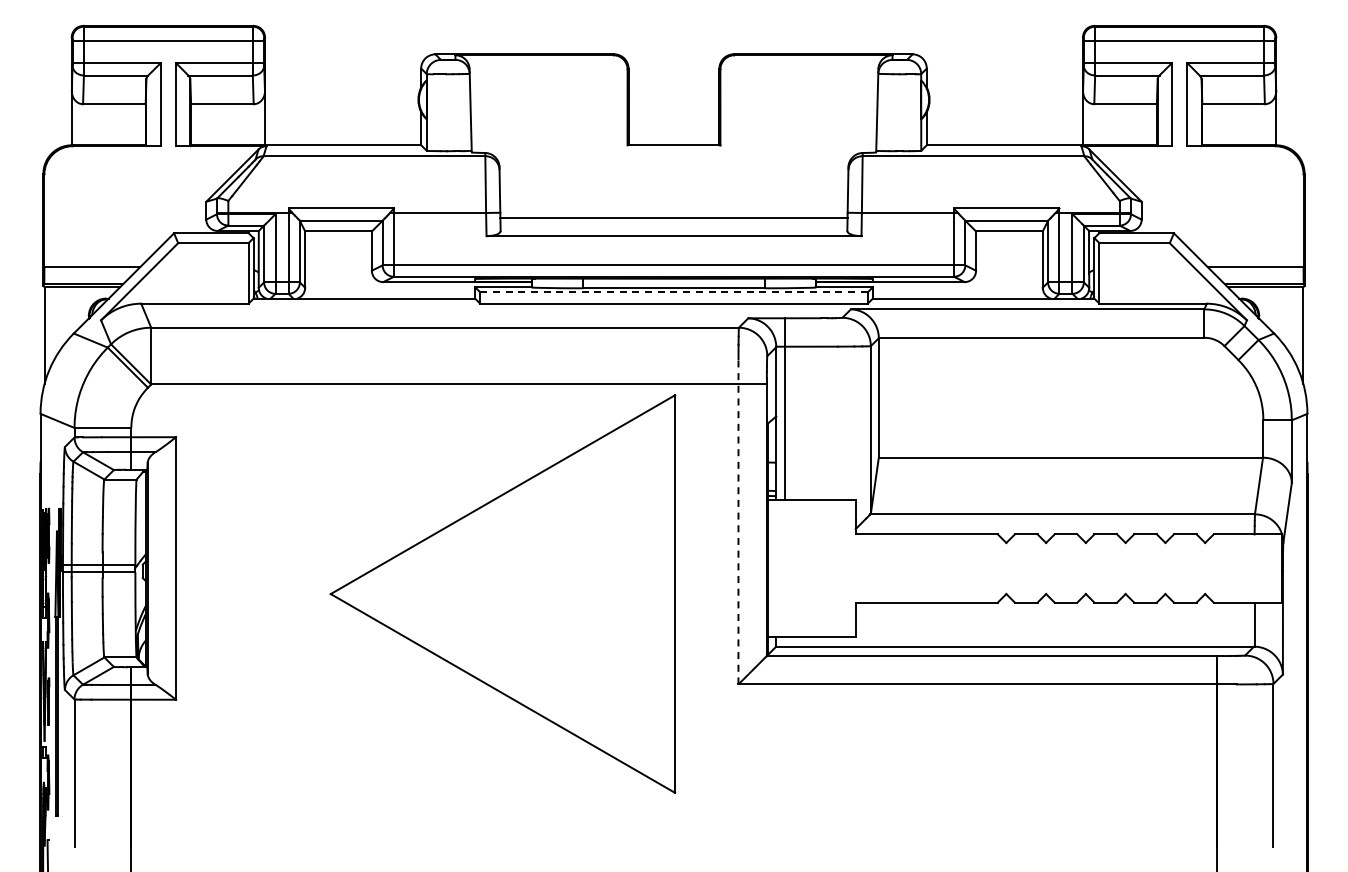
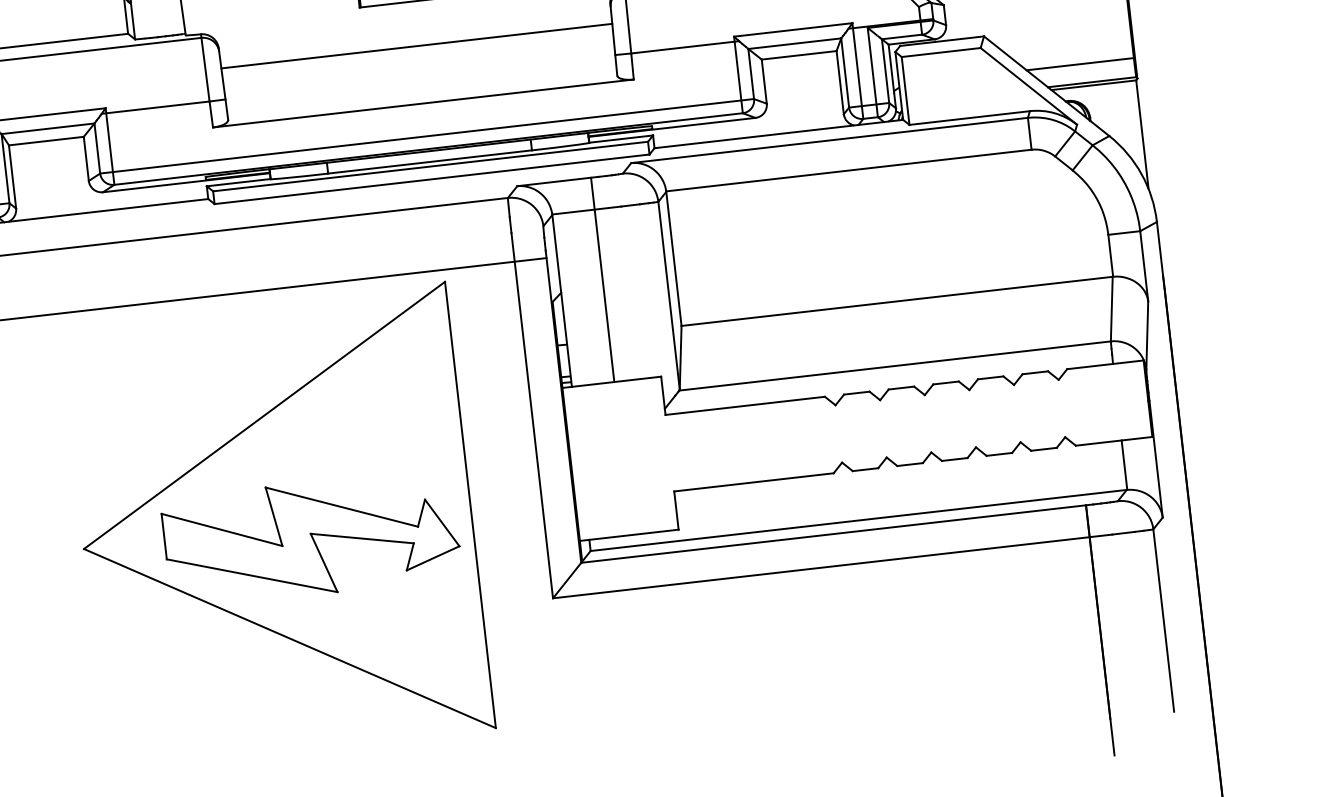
line: (673, 218) -> (416, 46), moved
line: (674, 292) -> (431, 166), dashed -> solid
line: (785, 409) -> (603, 280), moved
line: (738, 521) -> (532, 415), dashed -> solid
part: (531, 607) -> (310, 538), added

